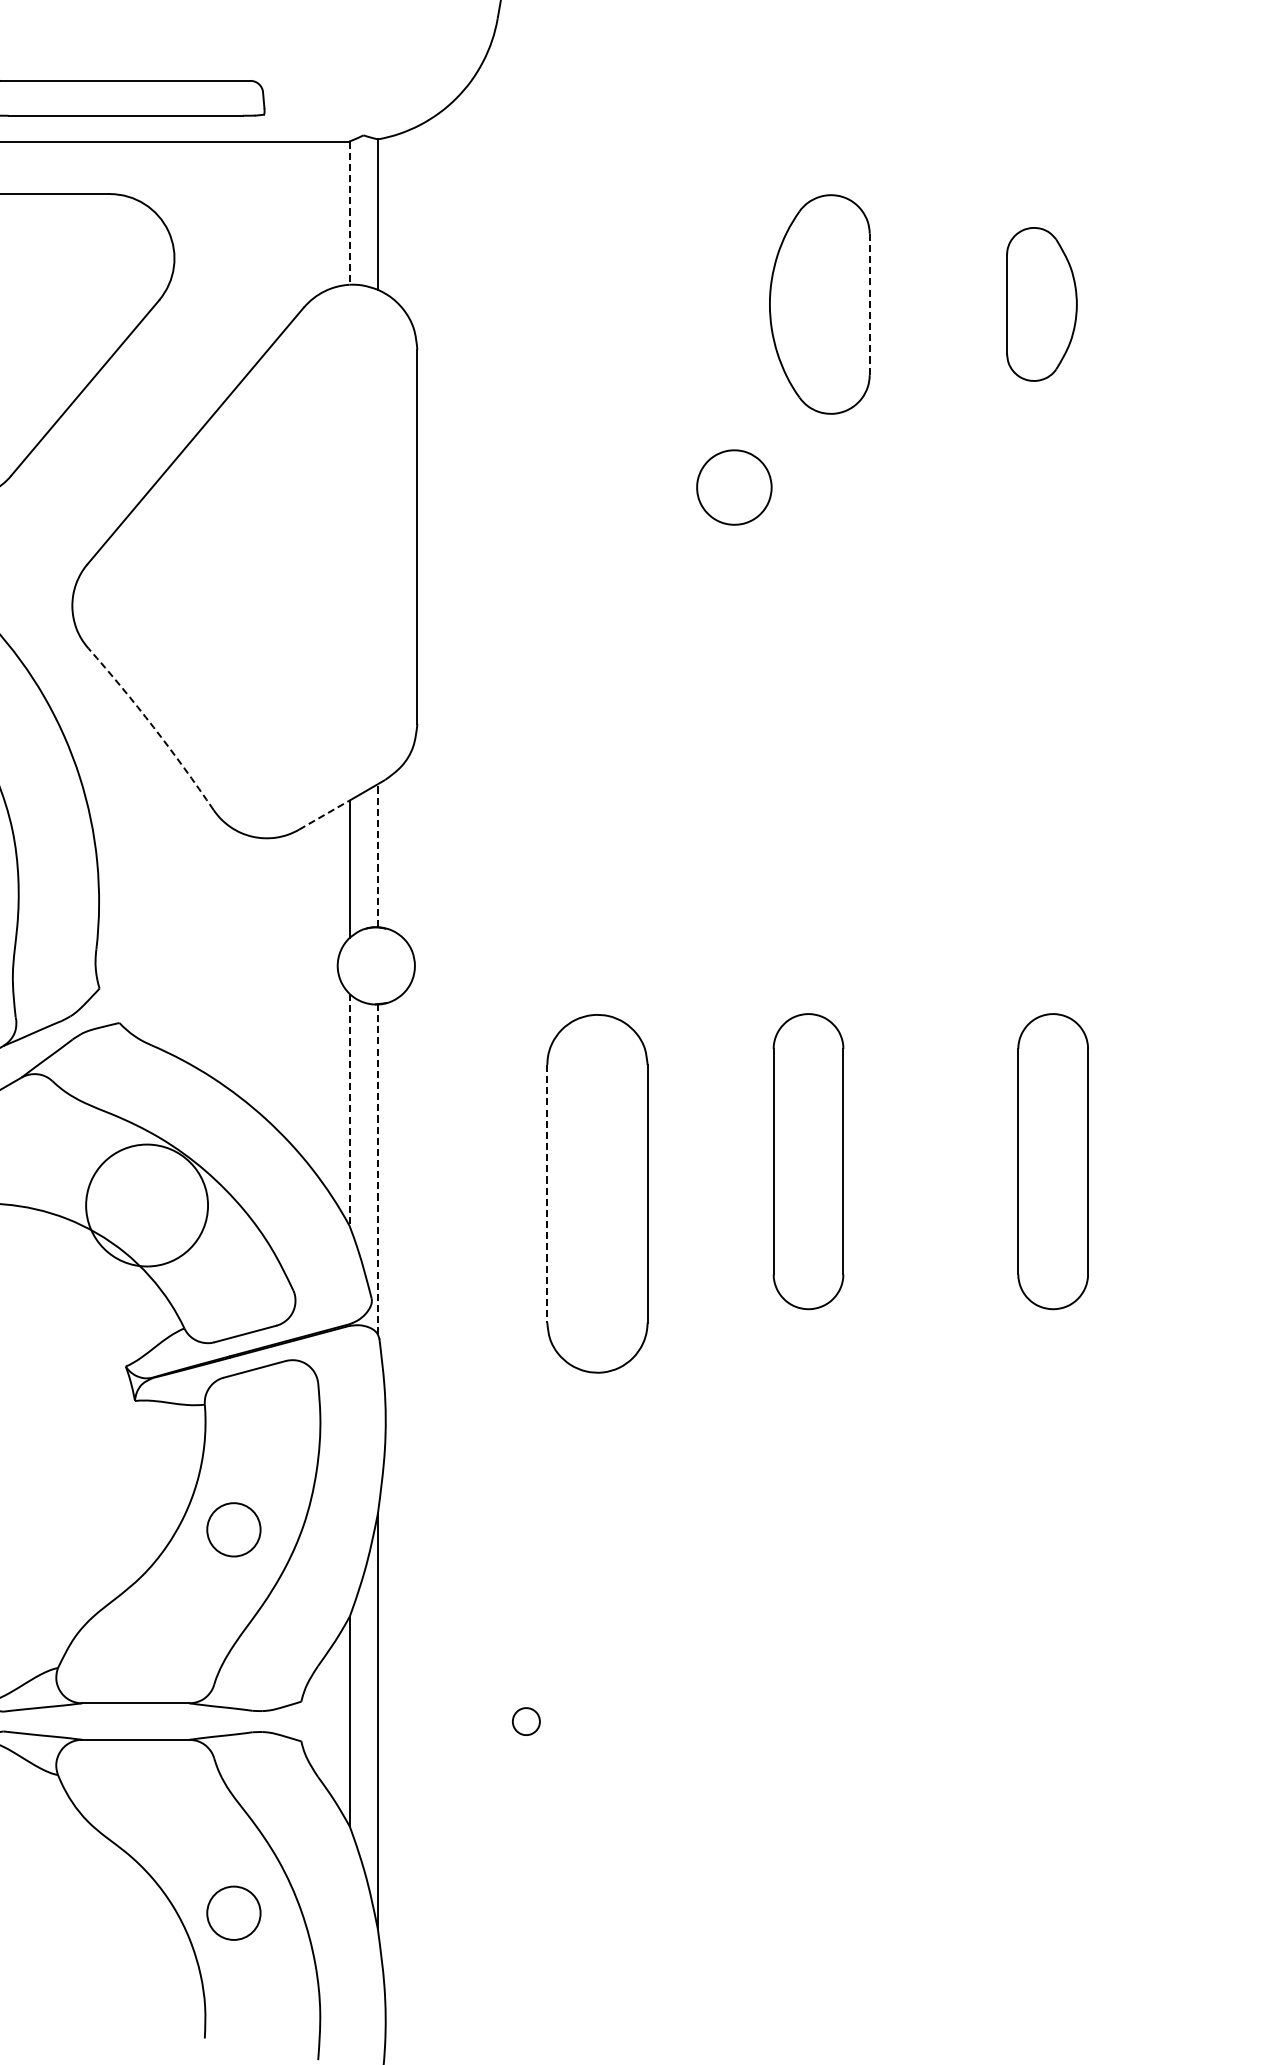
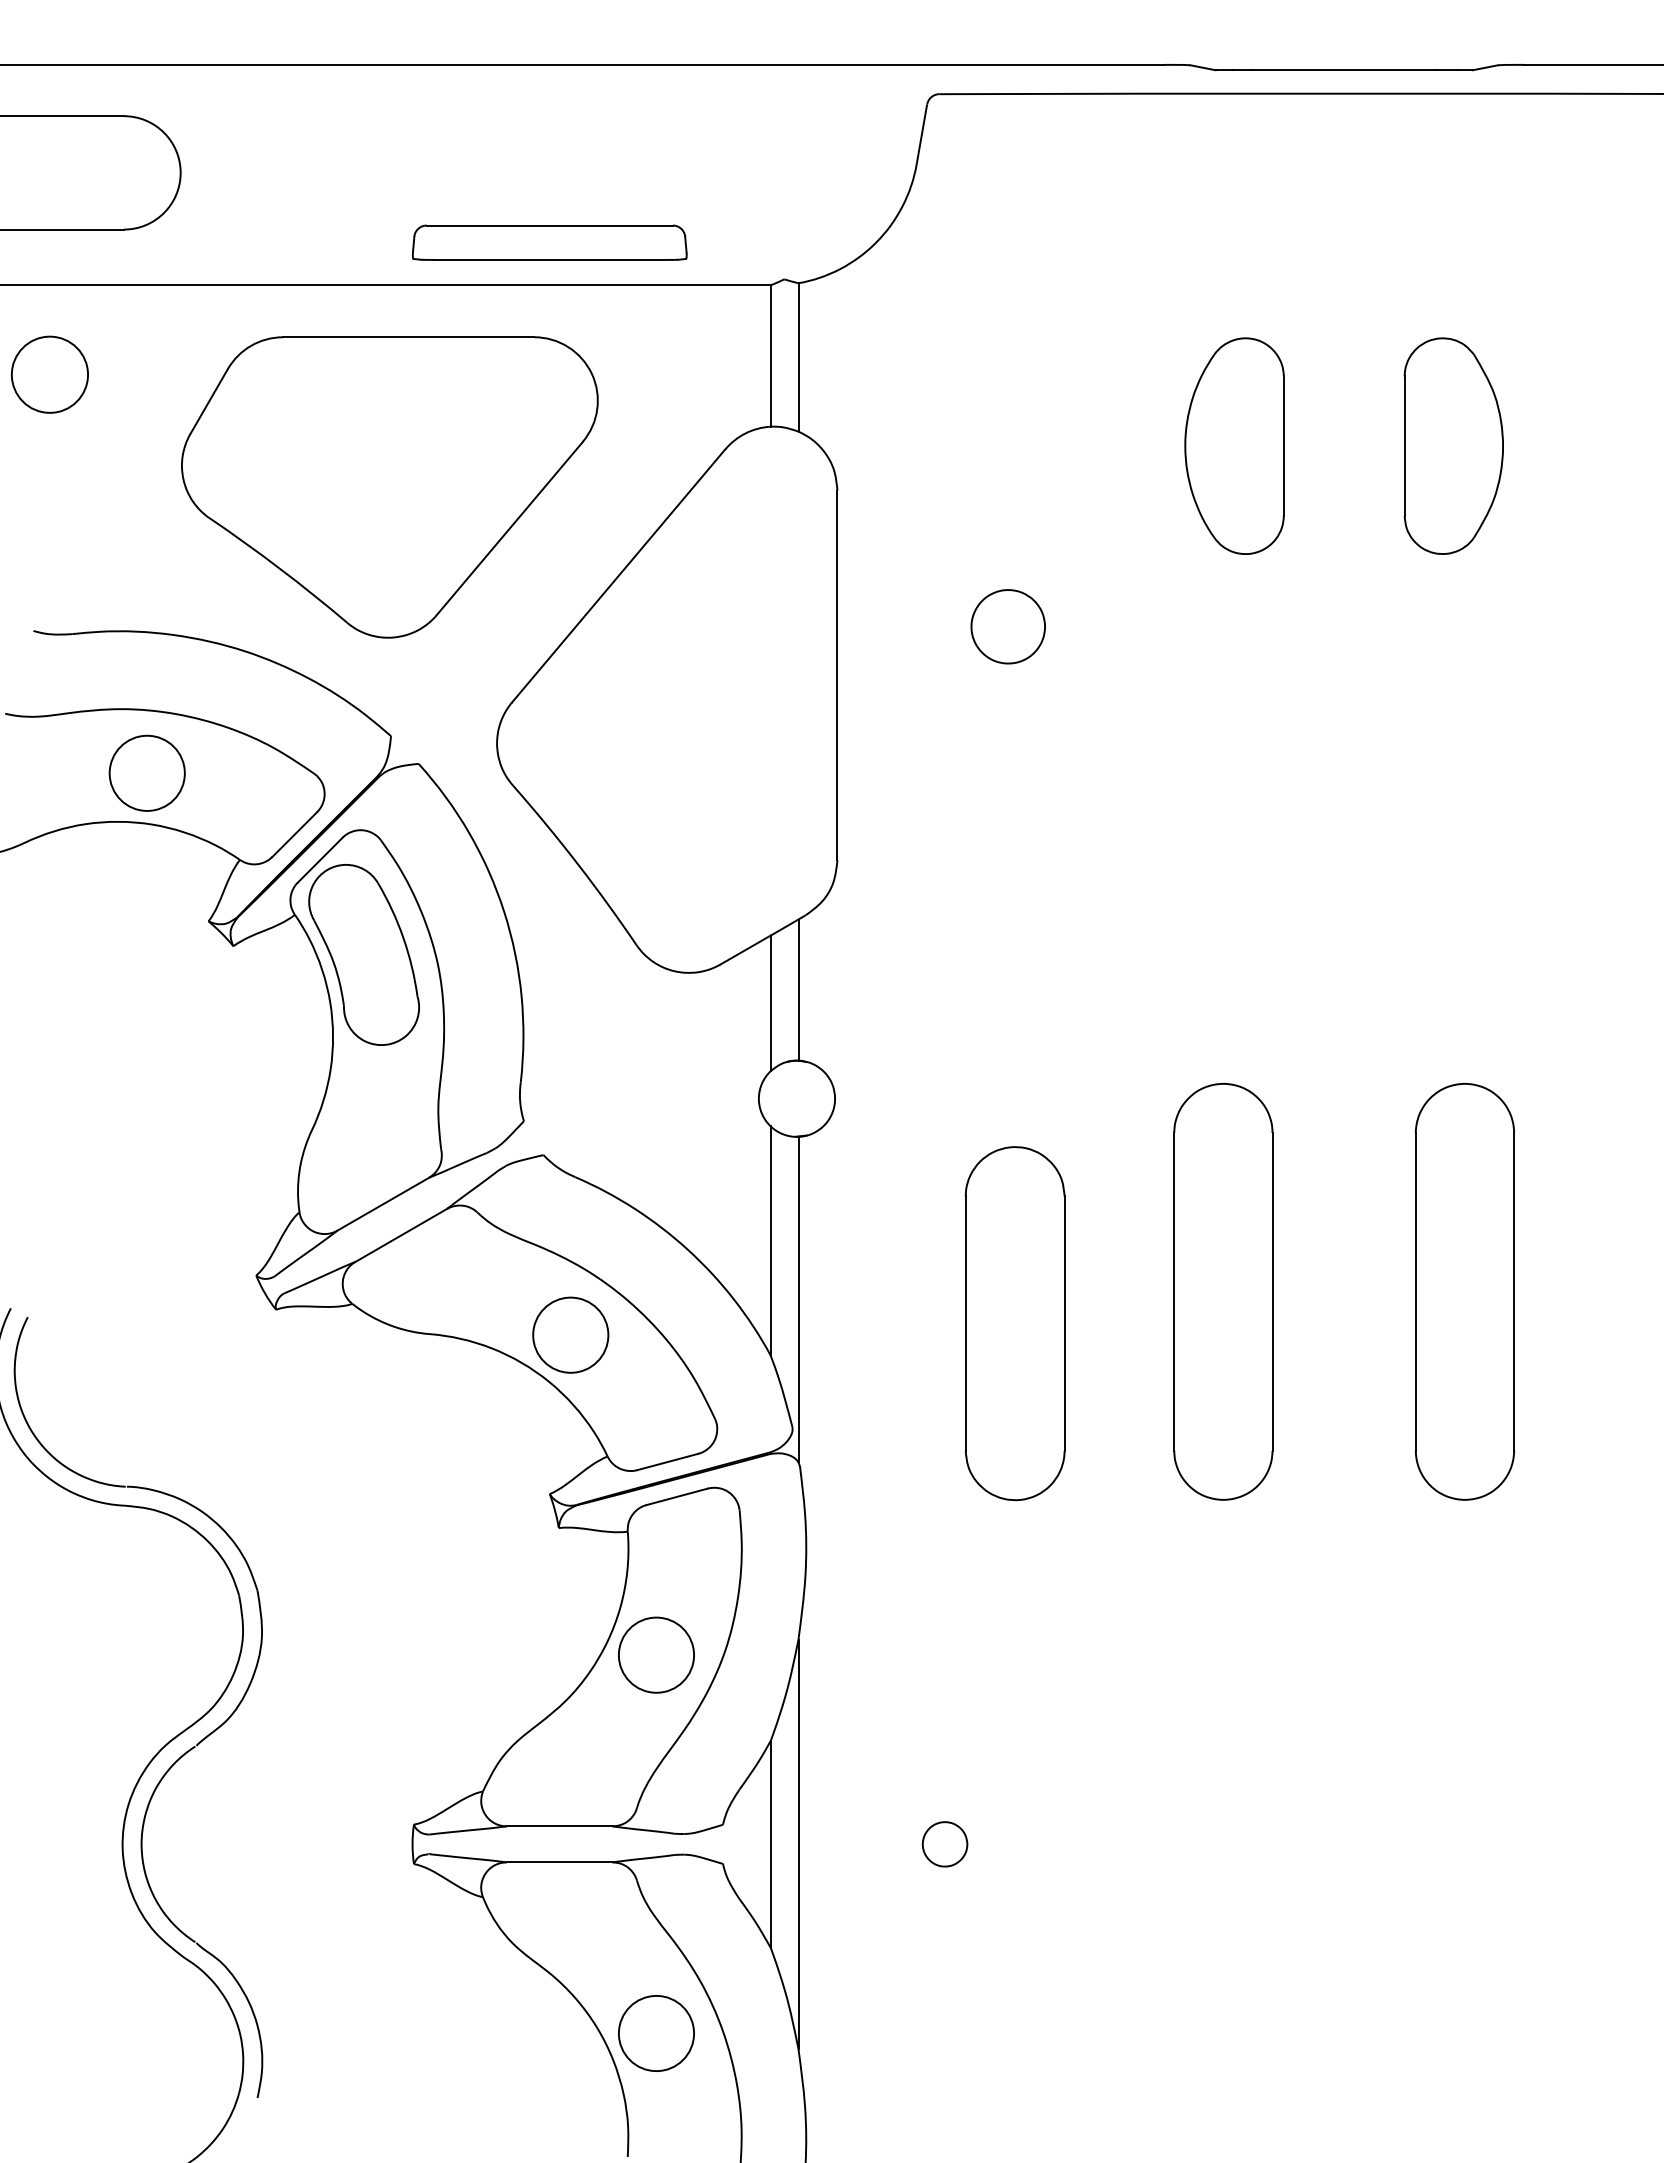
line: (349, 213) -> (770, 356), dashed -> solid
part: (1041, 303) -> (1453, 445), size x1.43
line: (869, 304) -> (1283, 446), dashed -> solid
part: (733, 487) -> (1007, 626), moved
arc: (153, 727) -> (577, 863), dashed -> solid
line: (324, 814) -> (745, 949), dashed -> solid
line: (377, 856) -> (798, 990), dashed -> solid
line: (349, 1109) -> (770, 1240), dashed -> solid
part: (808, 1161) -> (1223, 1291), size x1.43
part: (1052, 1161) -> (1464, 1291), size x1.43
line: (377, 1169) -> (798, 1299), dashed -> solid
line: (547, 1194) -> (965, 1324), dashed -> solid
circle: (146, 1204) -> (570, 1334), size x0.62
circle: (233, 1529) -> (656, 1654), size x1.43
part: (525, 1721) -> (944, 1844), size x1.67
circle: (233, 1913) -> (656, 2033), size x1.43

